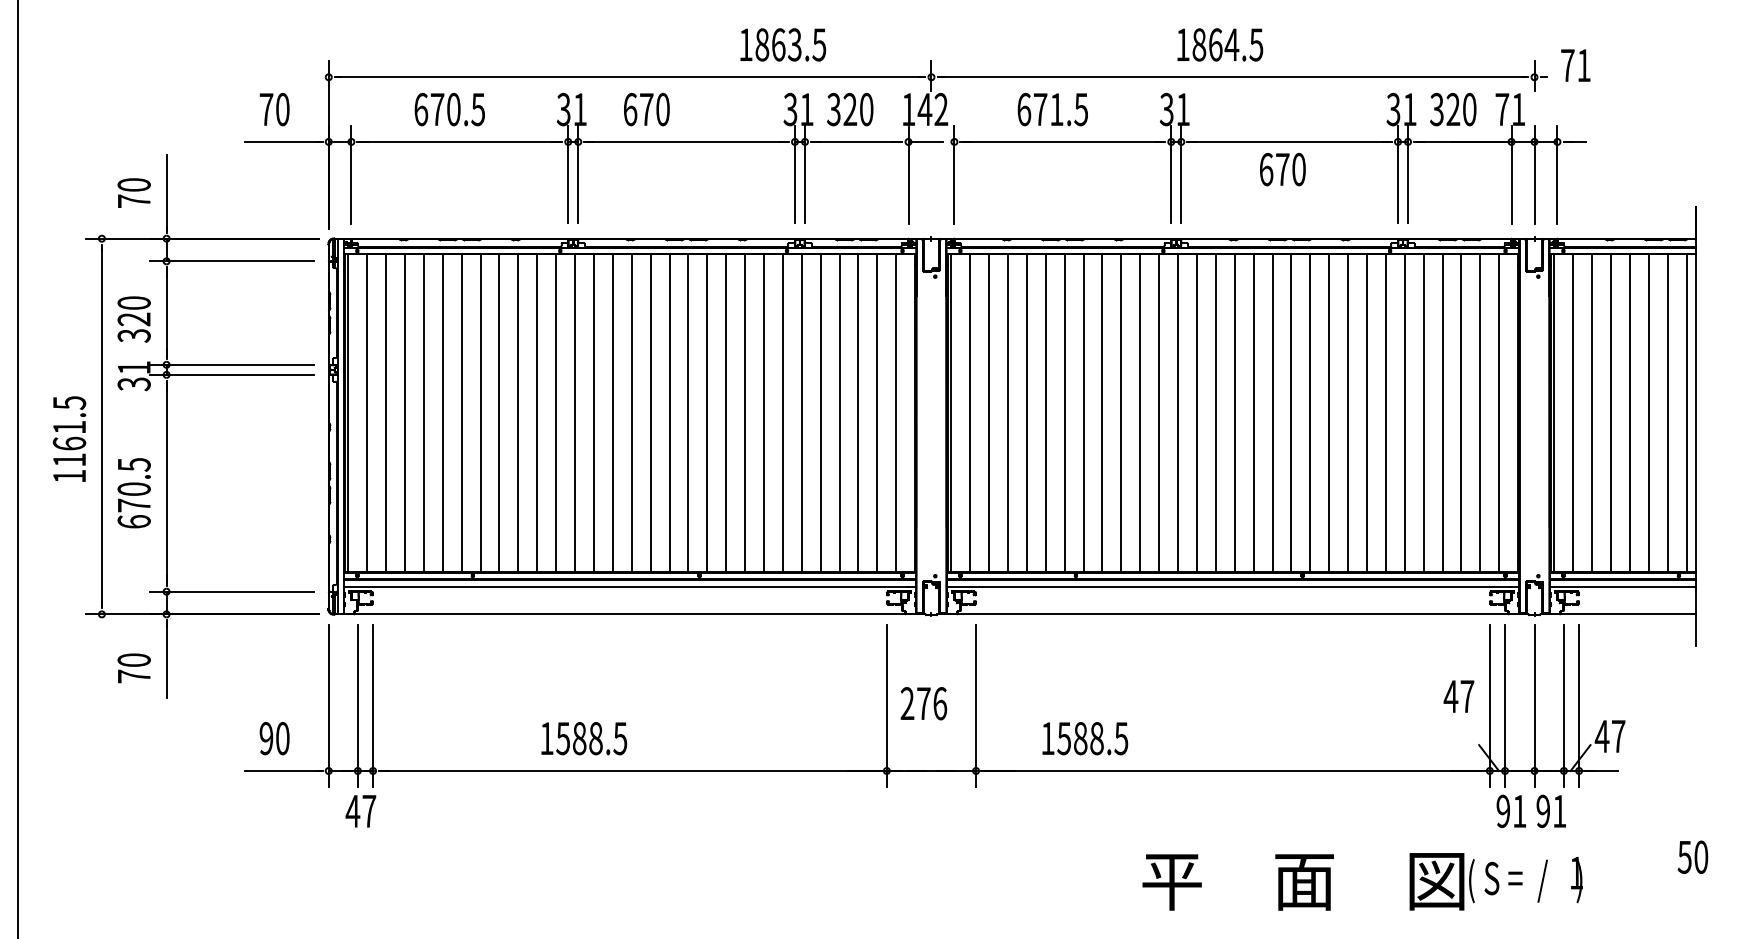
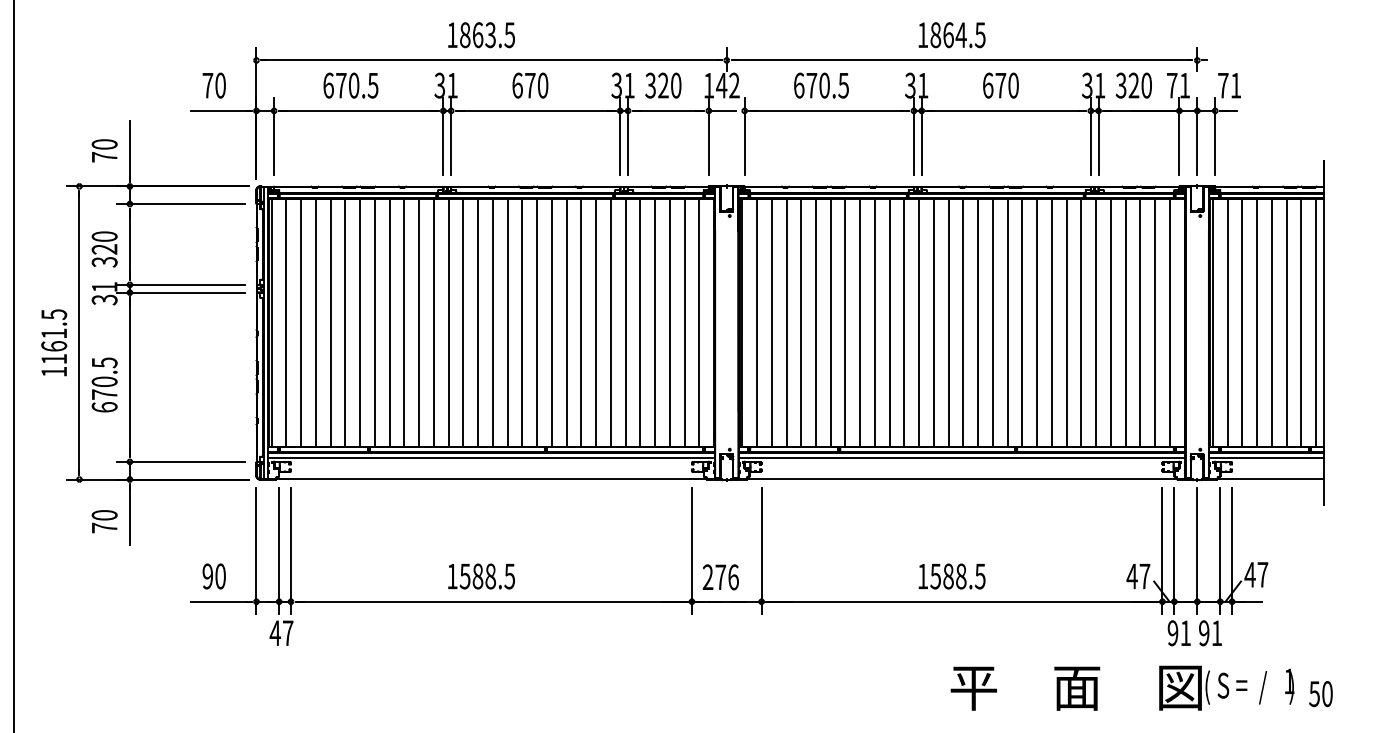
text: (783, 44) -> (481, 34), moved
text: (1575, 65) -> (1229, 85), moved
text: (646, 109) -> (530, 85), moved
text: (1056, 109) -> (824, 85), 671.5 -> 670.5
text: (1282, 169) -> (1000, 85), moved
text: (1458, 696) -> (1138, 576), moved
text: (923, 703) -> (720, 577), moved
text: (584, 738) -> (481, 576), moved
text: (1085, 738) -> (952, 576), moved
text: (1692, 856) -> (1320, 693), moved
text: (1362, 881) -> (1122, 687), moved

